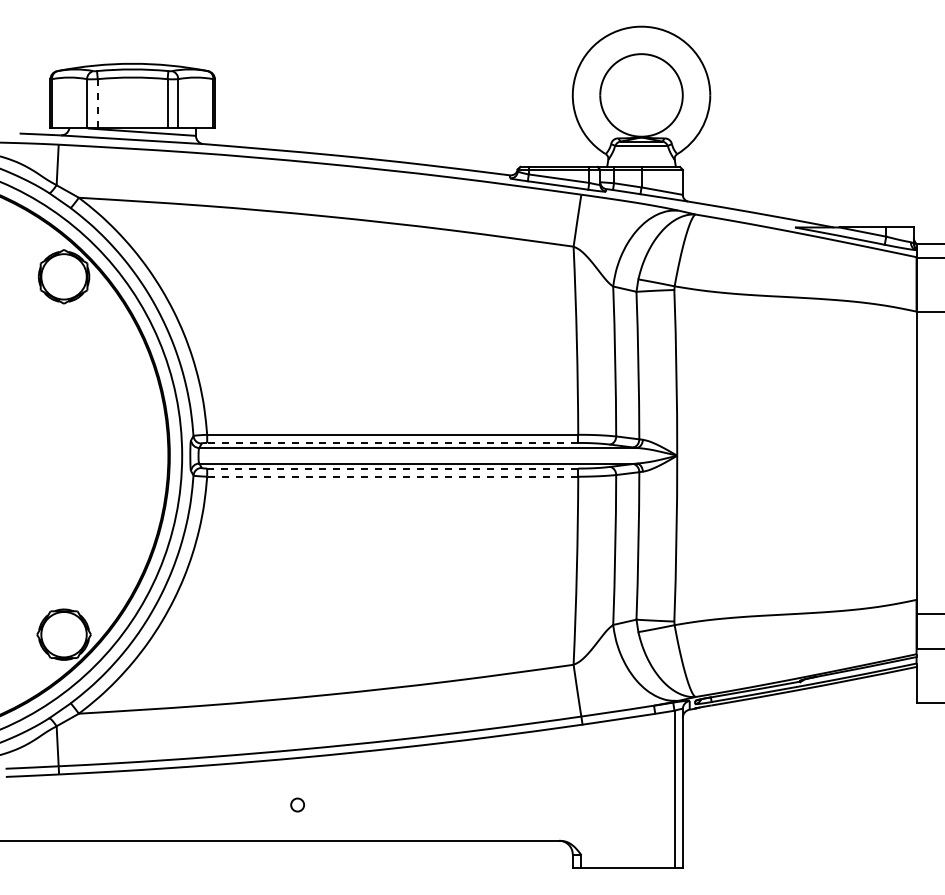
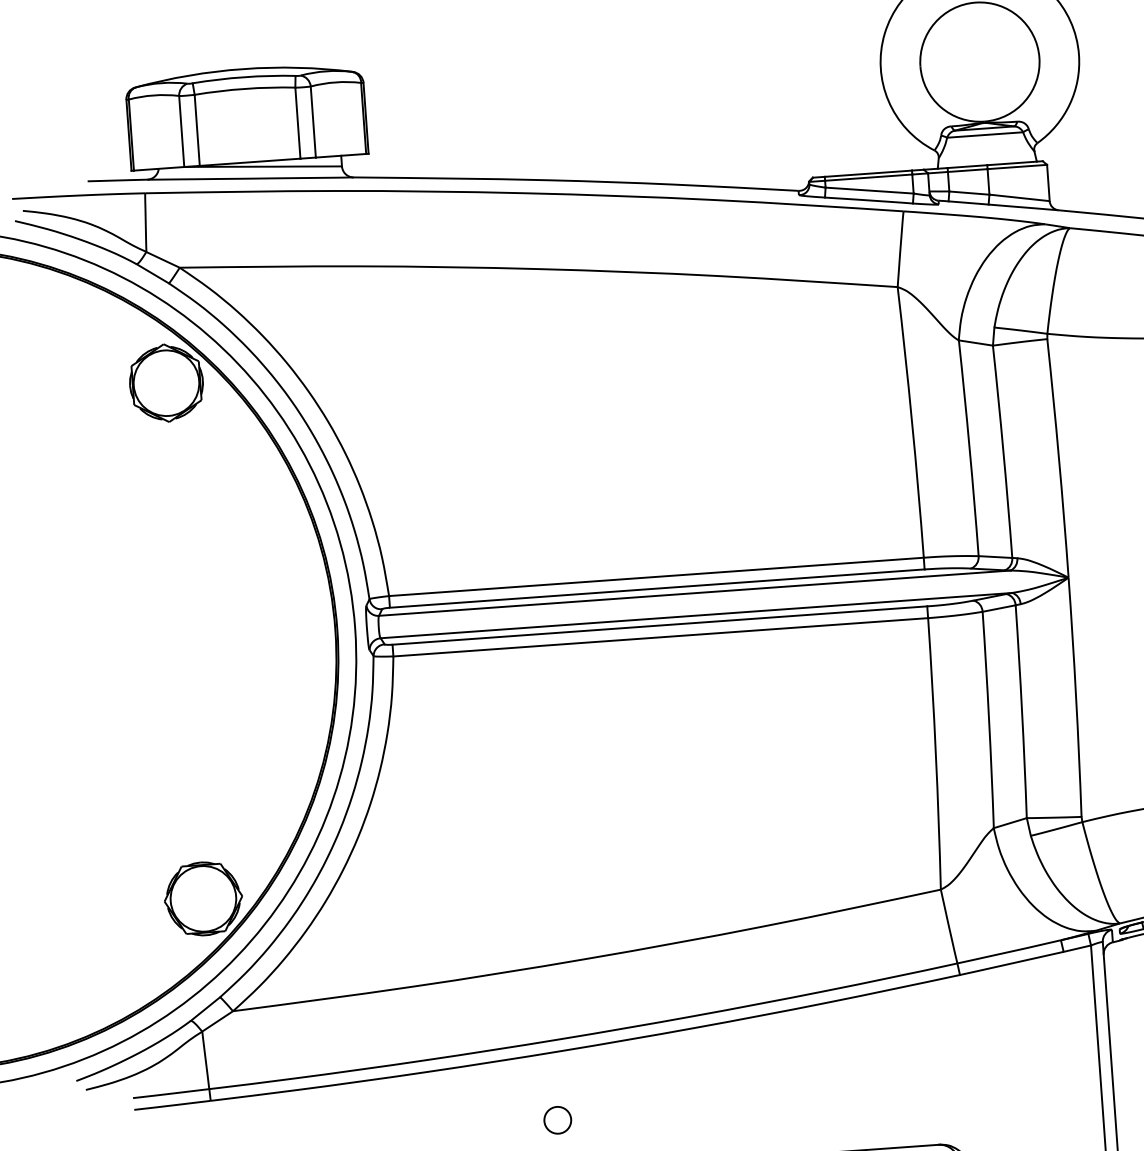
line: (97, 103) -> (196, 129), dashed -> solid
line: (392, 442) -> (656, 587), dashed -> solid
line: (392, 468) -> (659, 625), dashed -> solid
line: (392, 476) -> (660, 636), dashed -> solid
circle: (297, 804) -> (557, 1119), size x1.43

